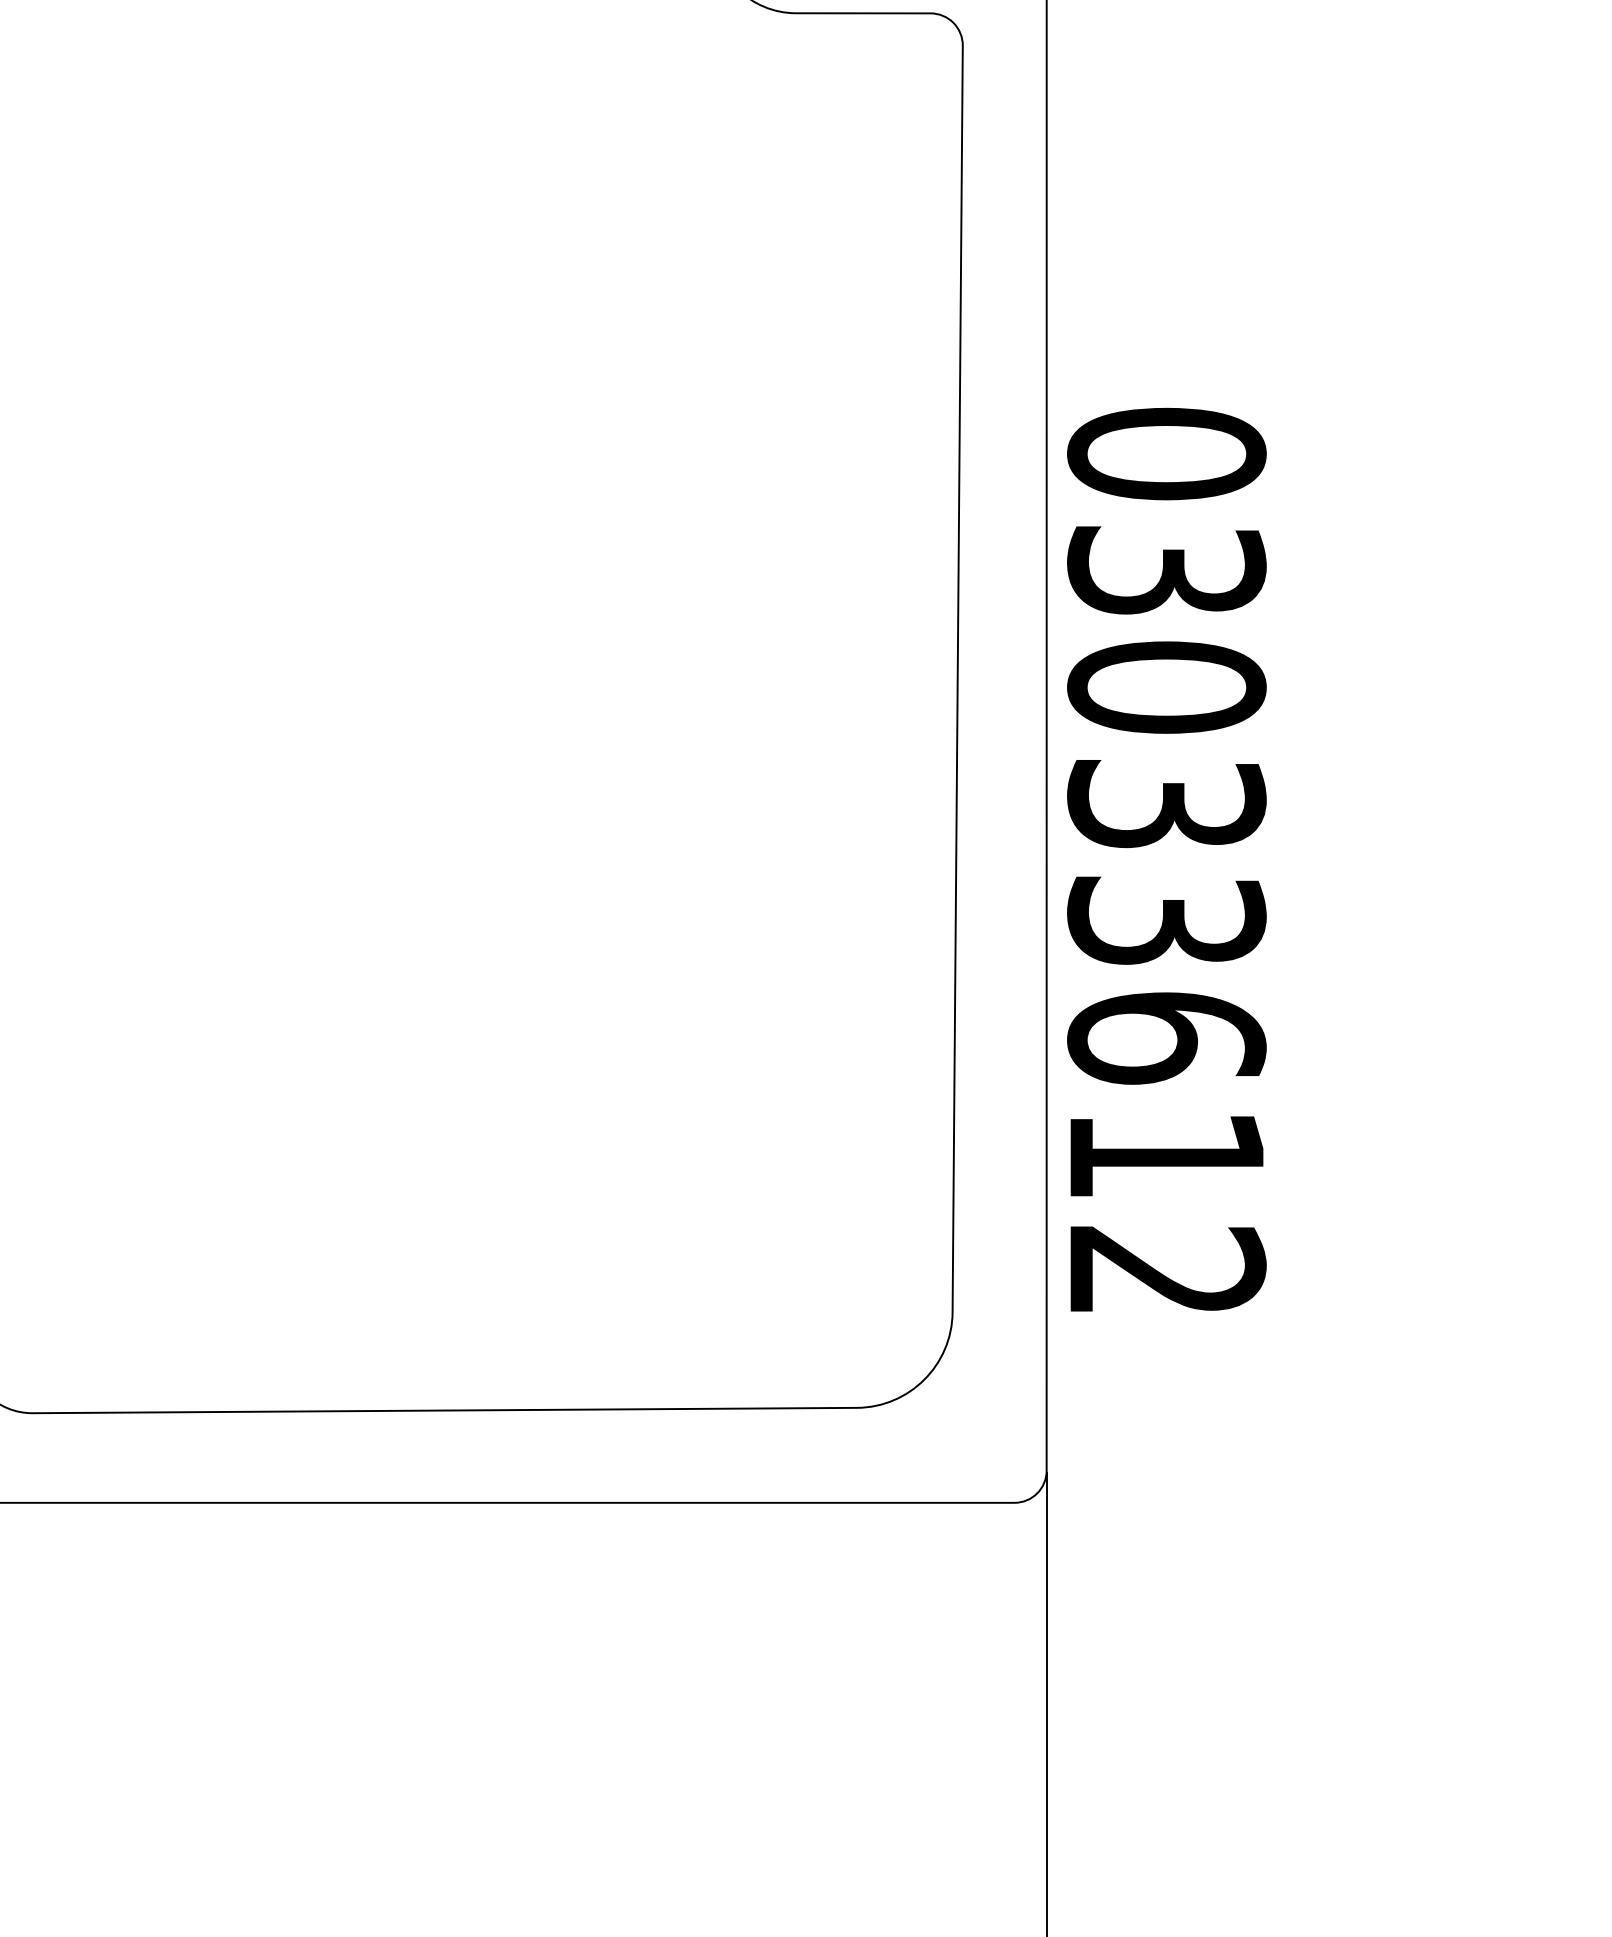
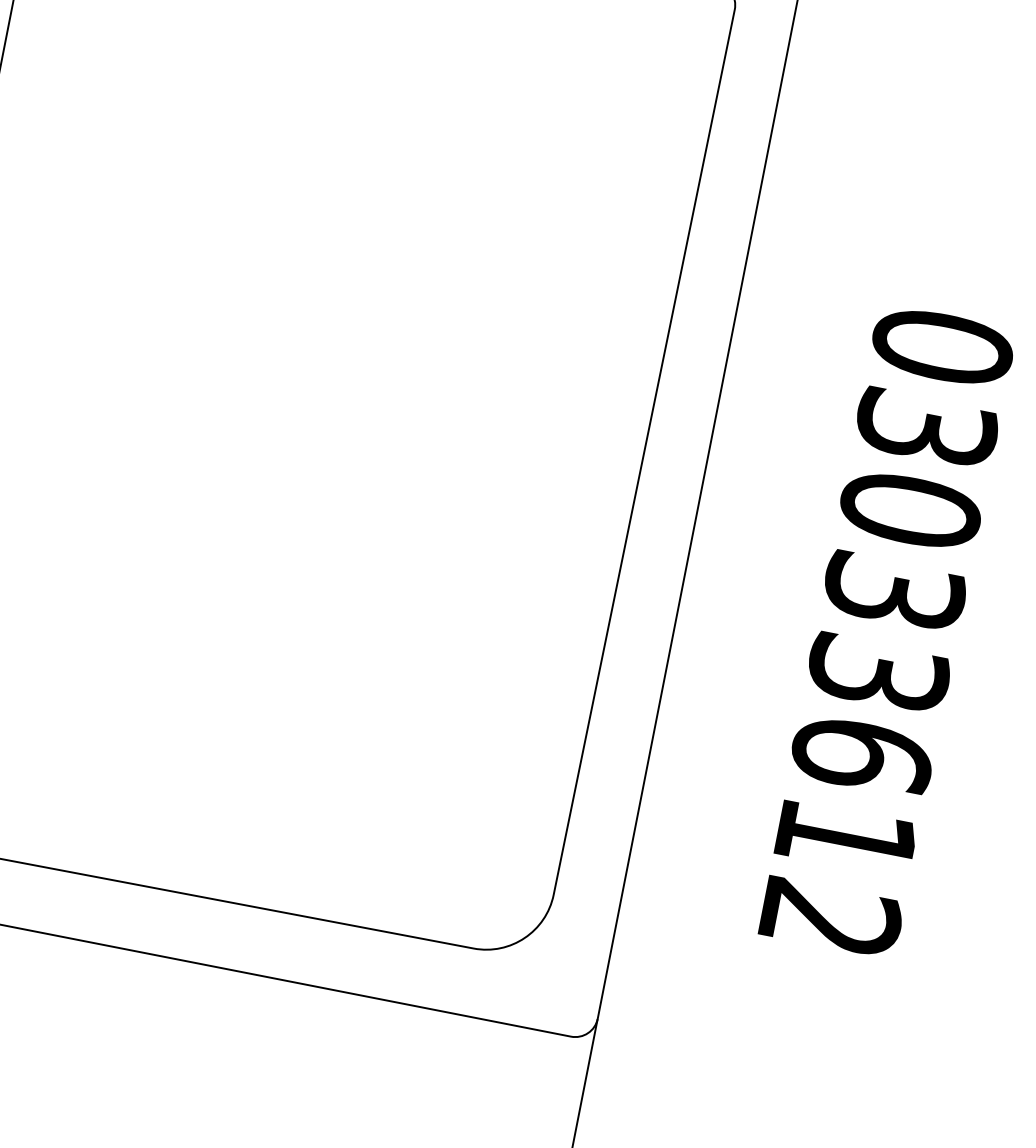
text: (1166, 859) -> (886, 630), moved

